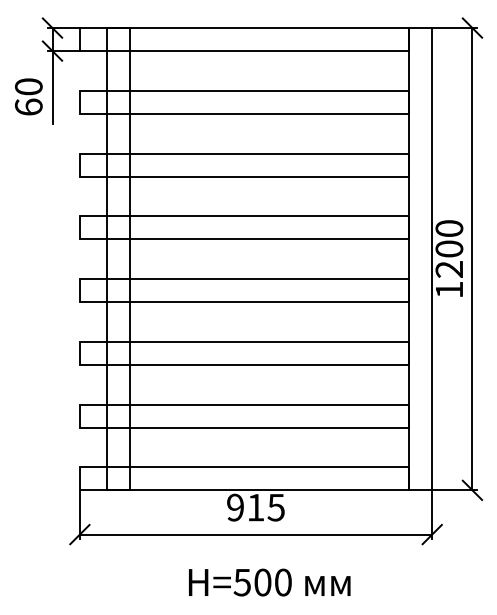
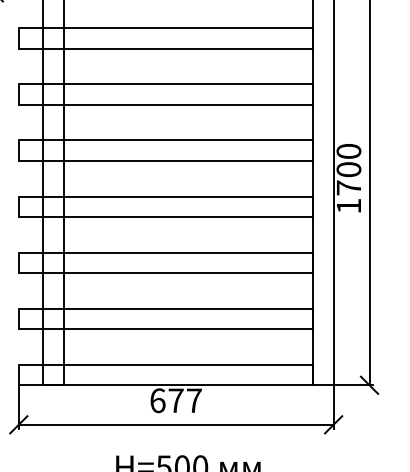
text: (448, 269) -> (348, 187), 1200 -> 1700
text: (255, 507) -> (175, 400), 915 -> 677

